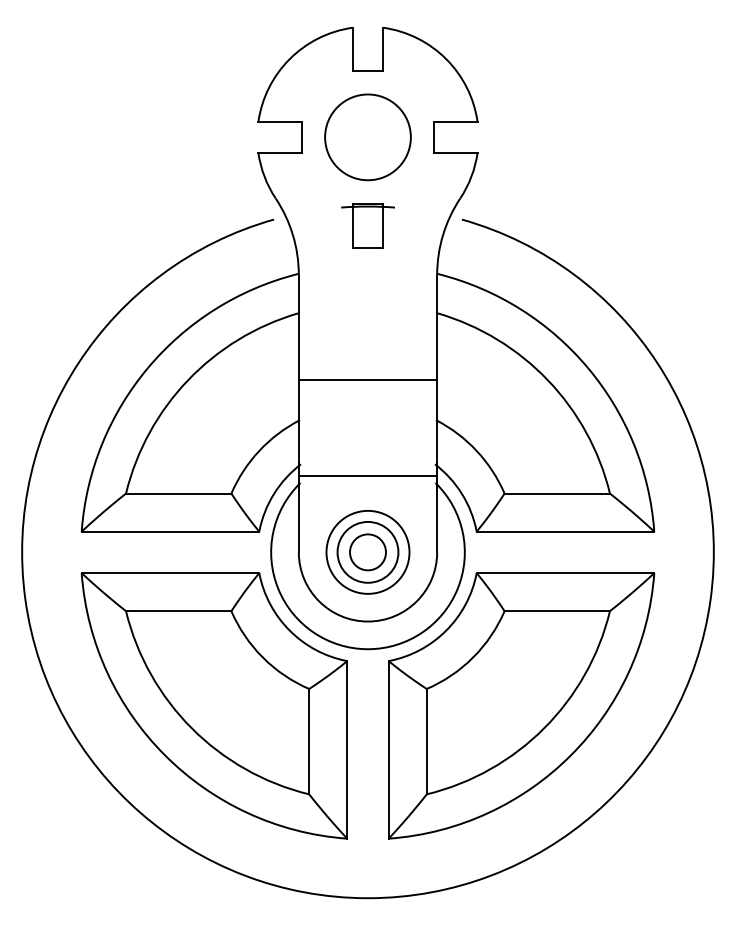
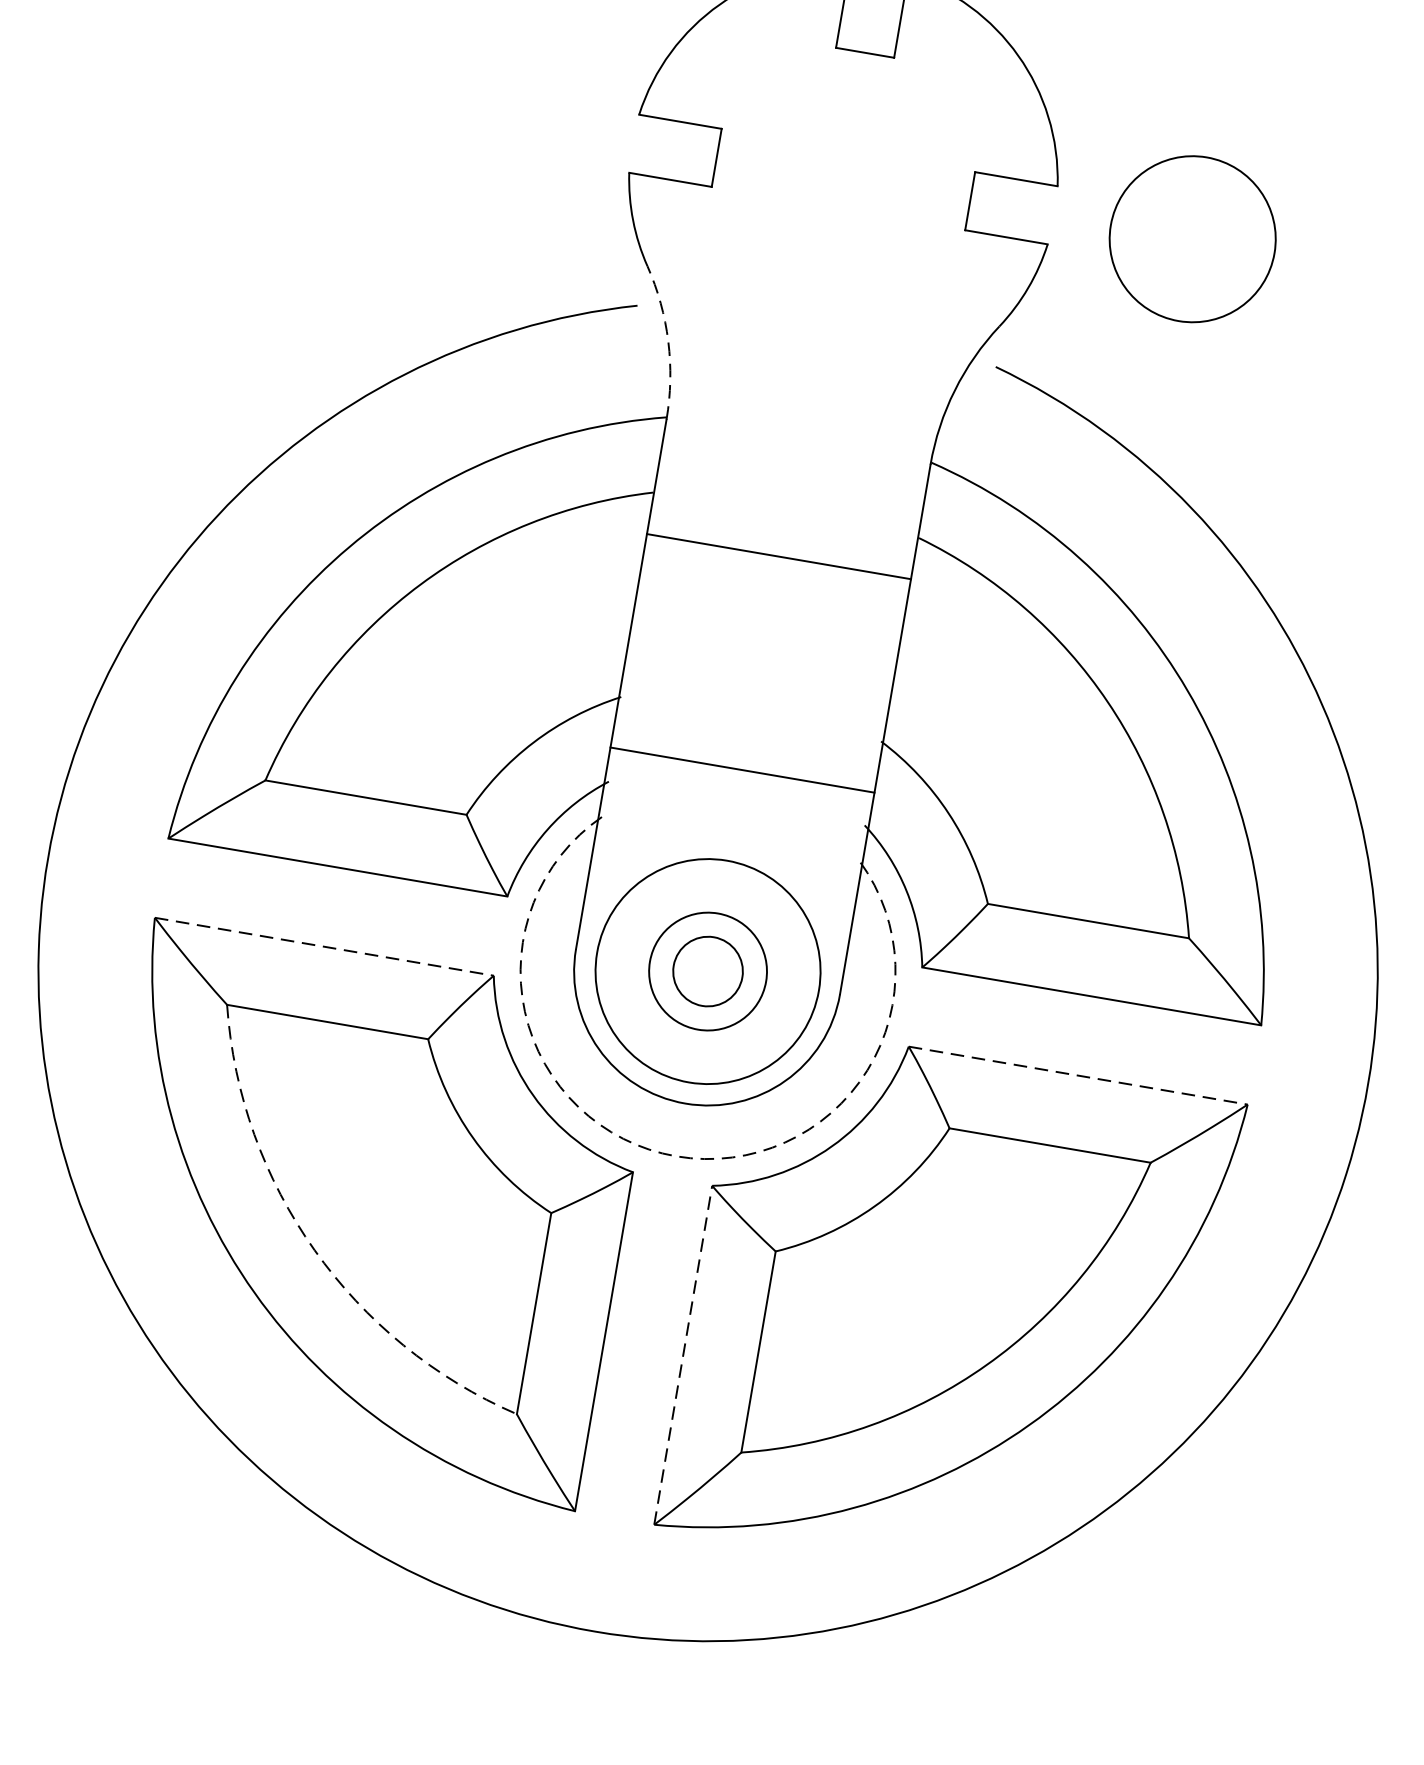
circle: (367, 137) -> (1191, 239), moved
part: (367, 225) -> (813, 347), removed
arc: (292, 235) -> (667, 342), solid -> dashed
line: (367, 379) -> (778, 555), moved
line: (367, 475) -> (741, 769), moved
circle: (367, 551) -> (707, 969), size x1.4
line: (170, 573) -> (324, 947), solid -> dashed
line: (565, 573) -> (1078, 1076), solid -> dashed
arc: (367, 649) -> (675, 1156), solid -> dashed
arc: (191, 728) -> (313, 1250), solid -> dashed
line: (388, 749) -> (682, 1354), solid -> dashed

